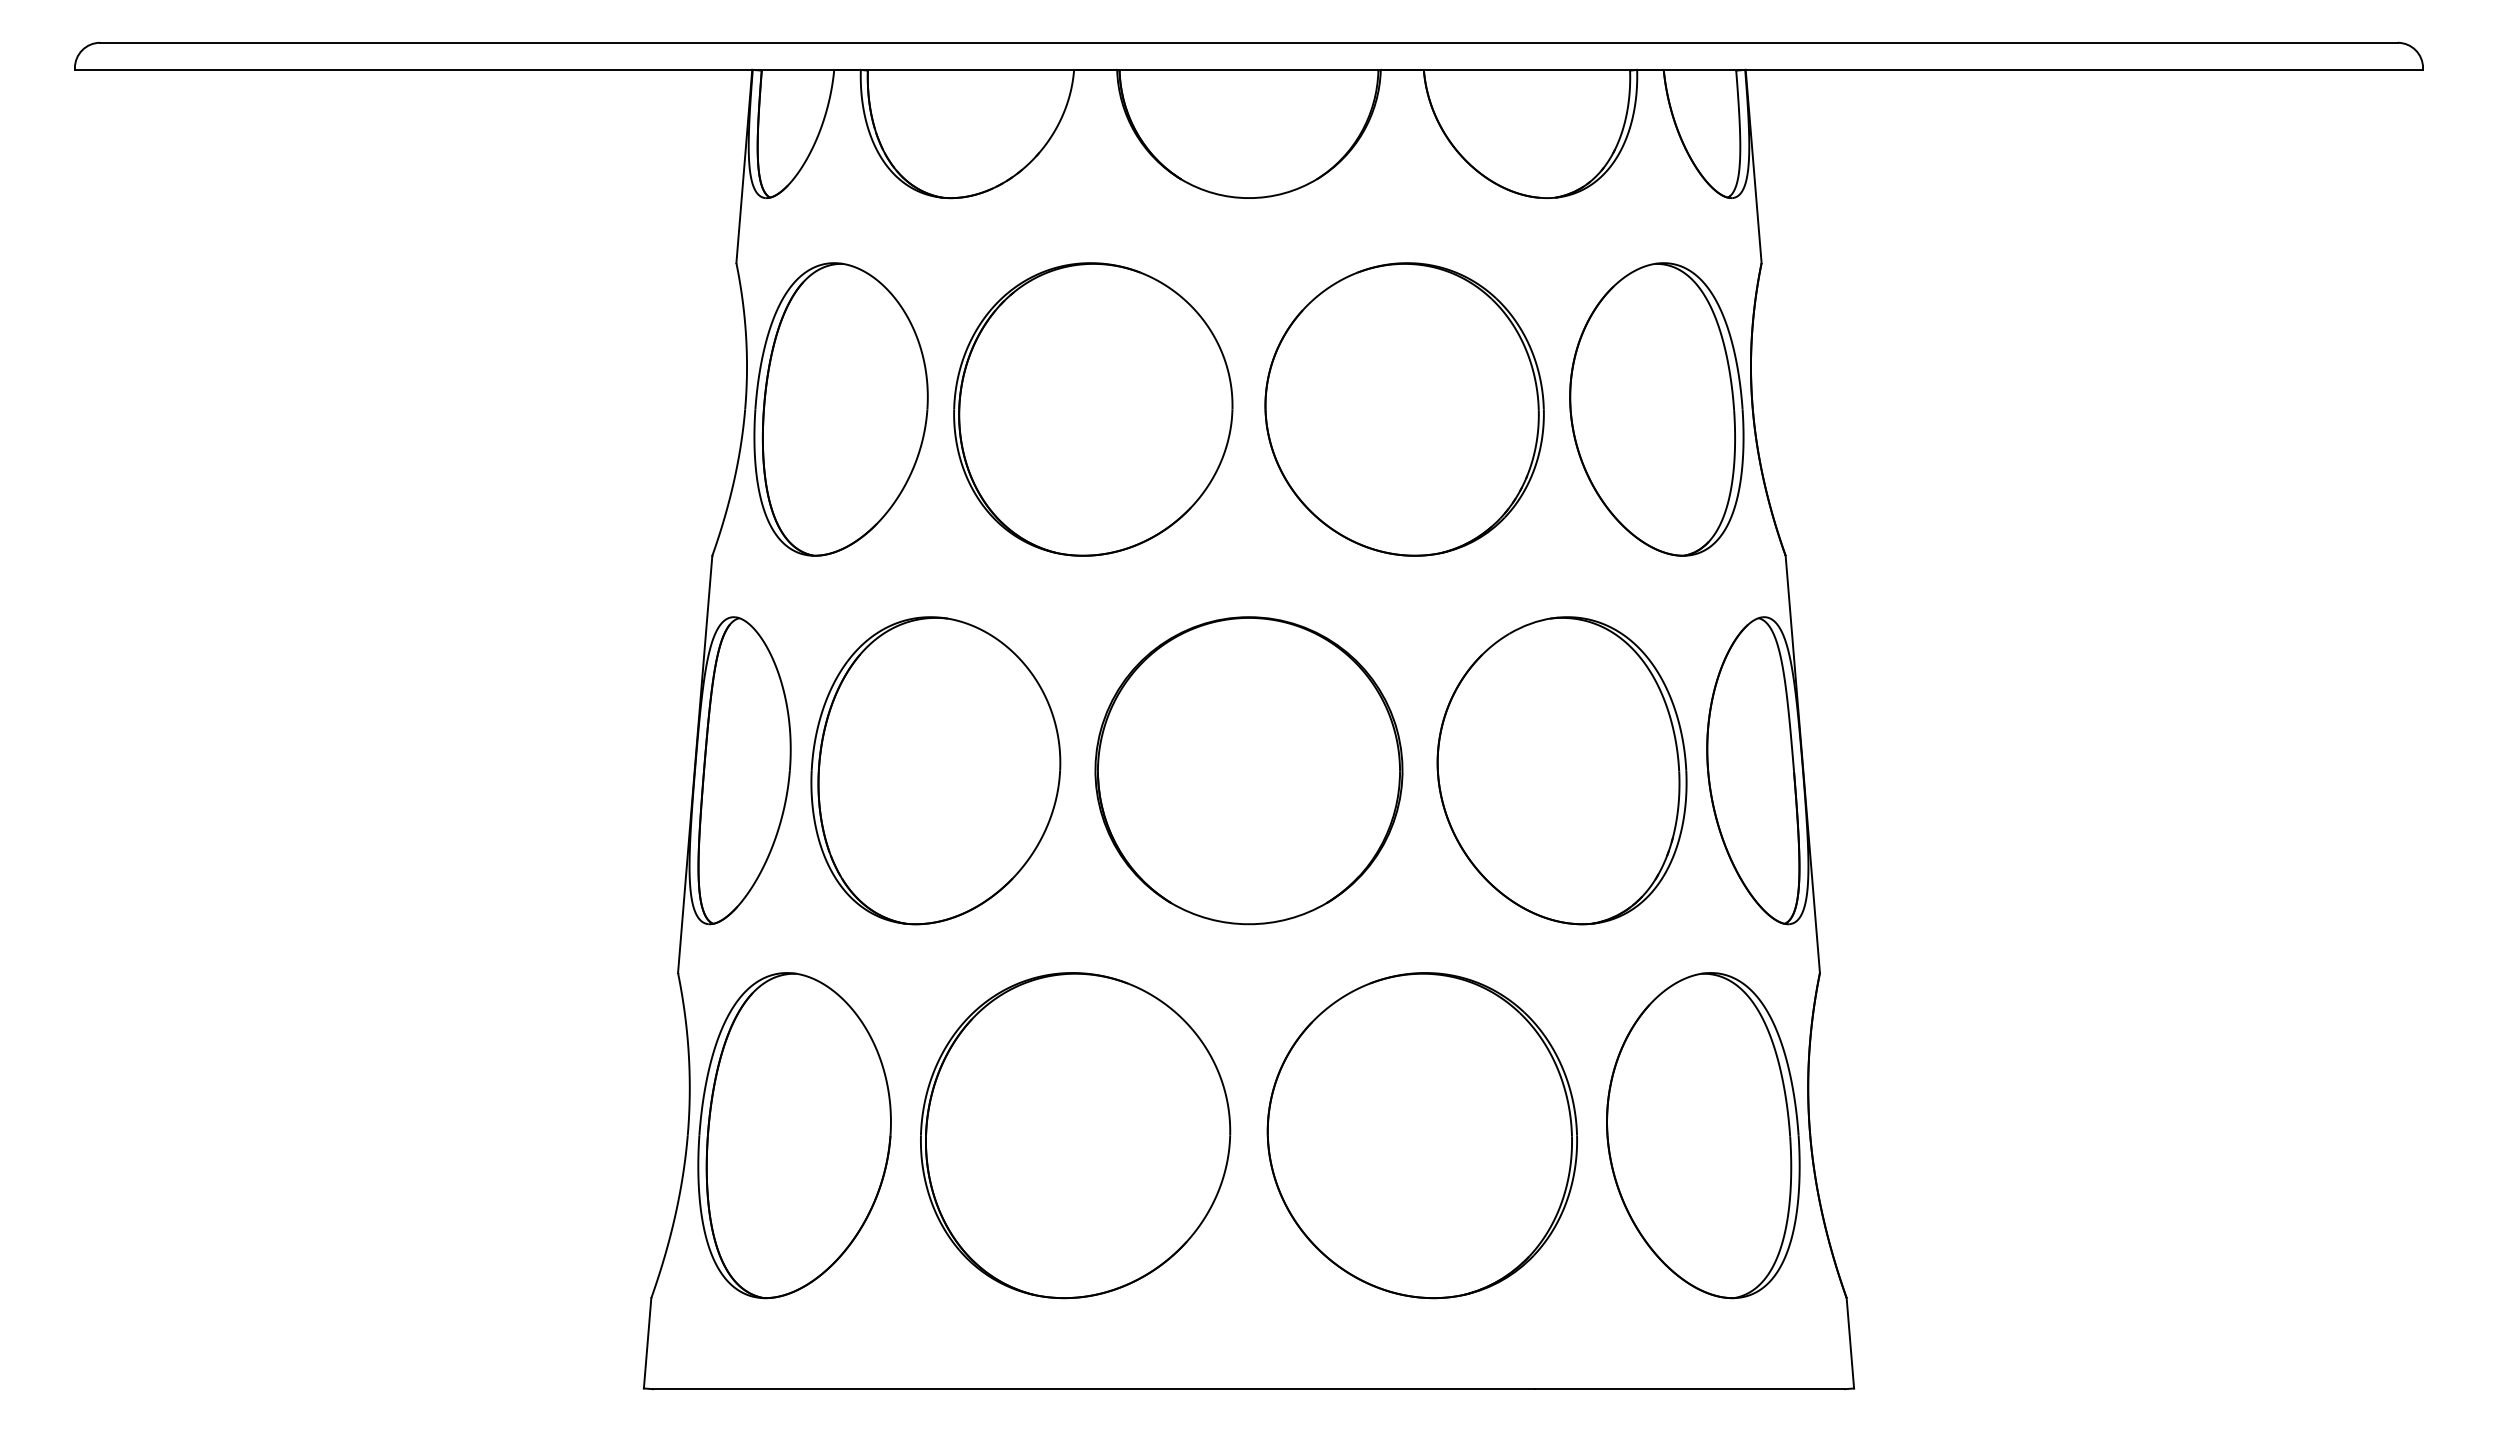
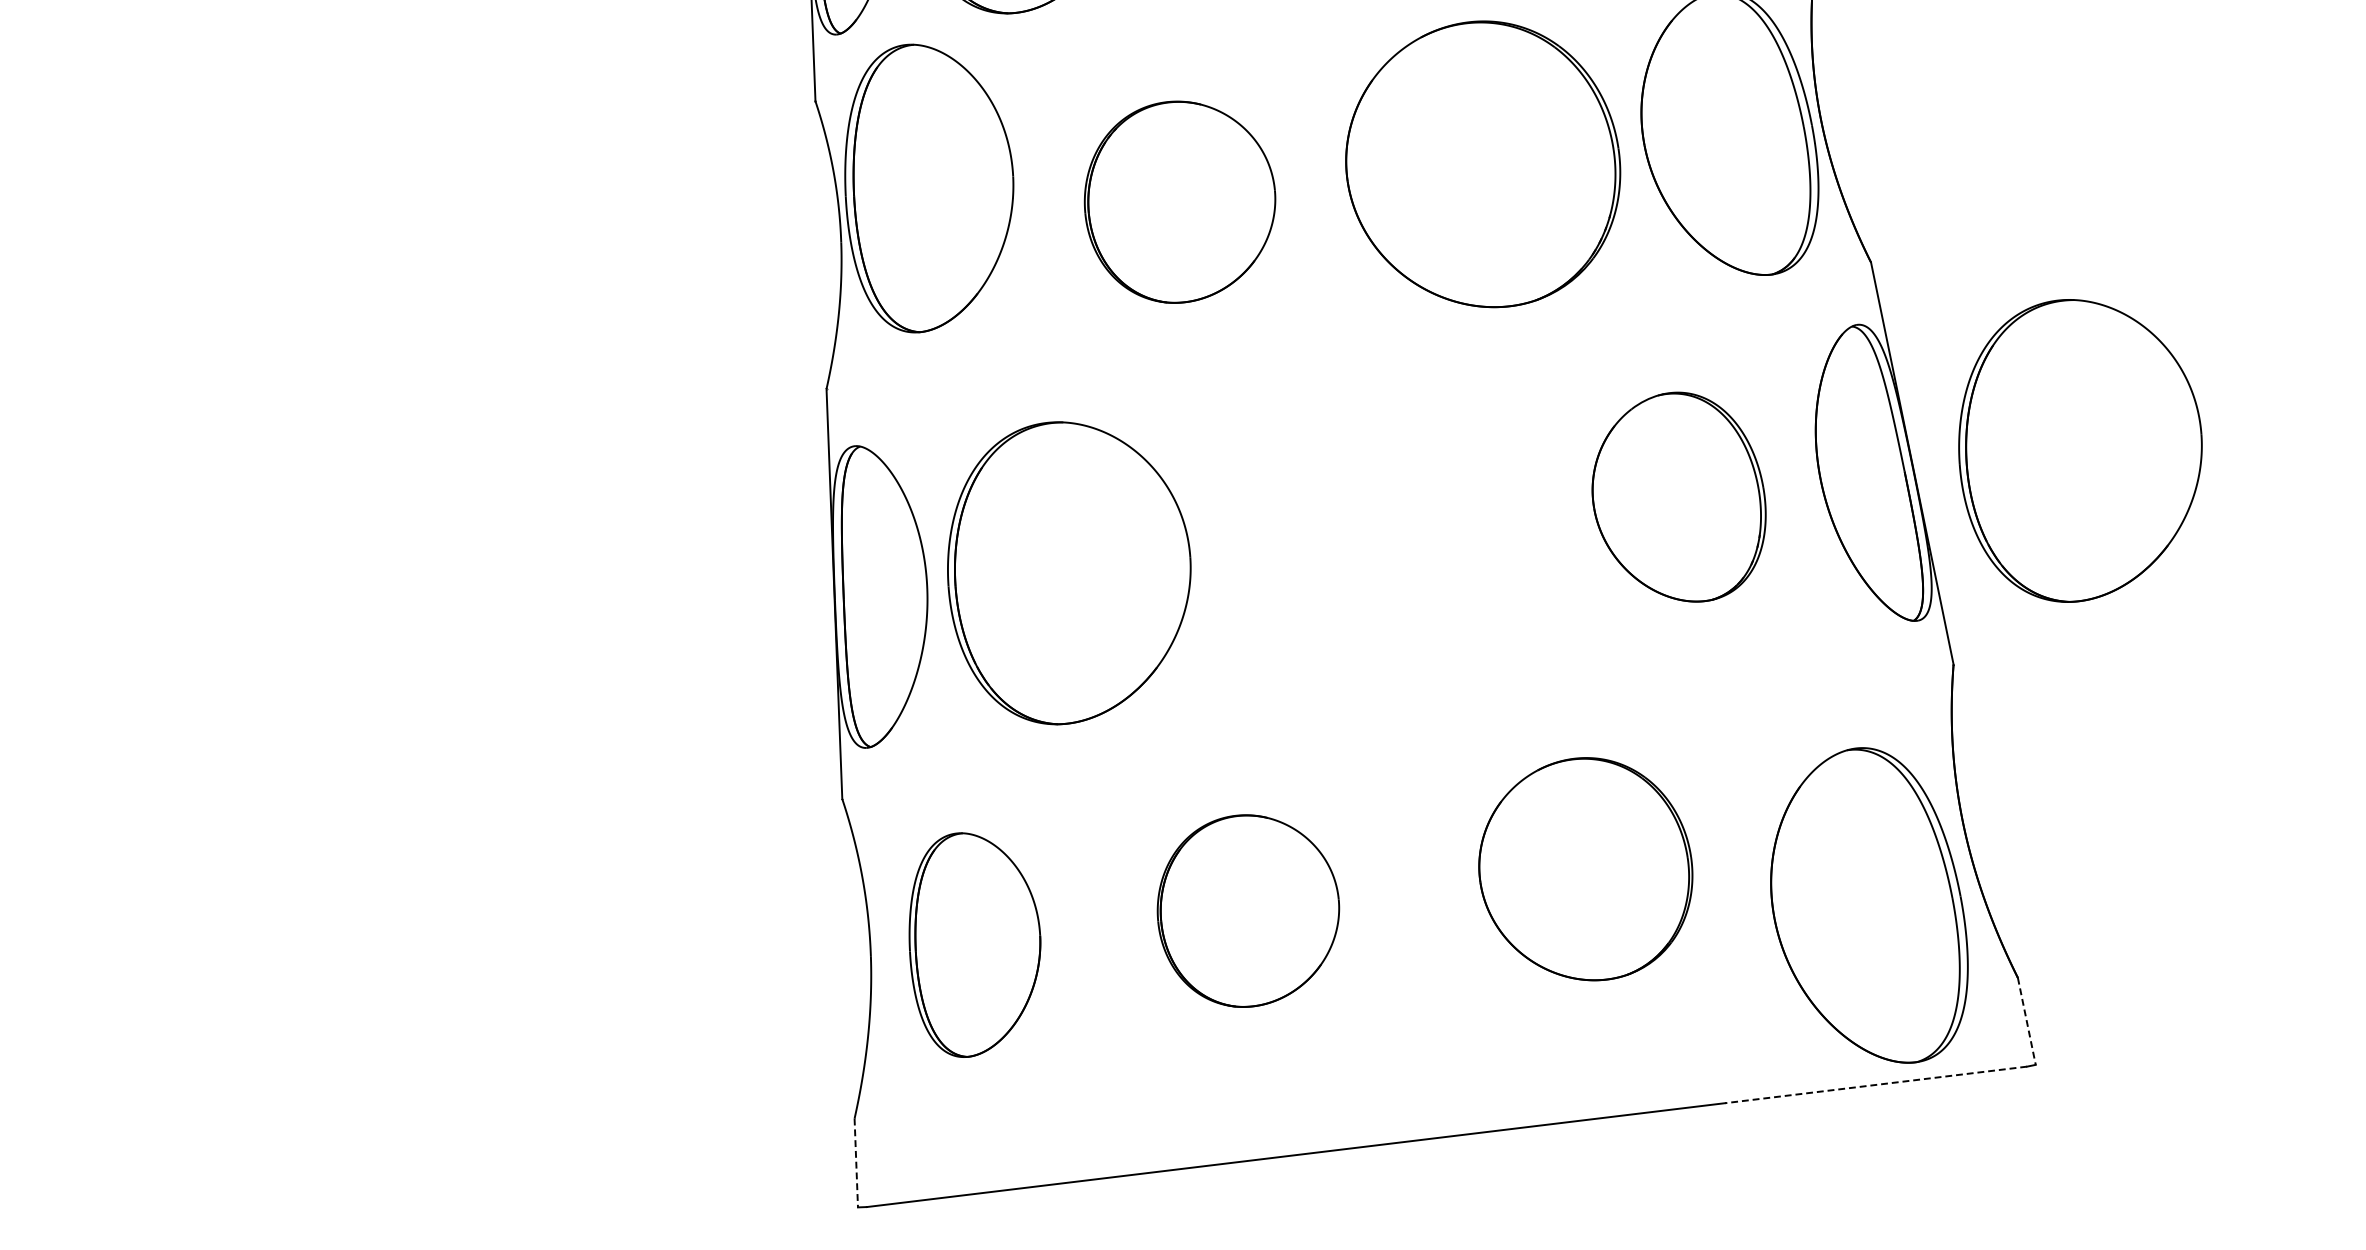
part: (840, 409) -> (928, 186), moved
part: (1093, 409) -> (1180, 201), size x0.7
part: (1248, 770) -> (1373, 534), removed
part: (1561, 770) -> (1678, 497), size x0.7
part: (1974, 770) -> (2080, 449), added
part: (794, 1135) -> (974, 943), size x0.7
part: (1075, 1135) -> (1248, 910), size x0.6
part: (1421, 1135) -> (1584, 869), size x0.7
part: (1703, 1135) -> (1868, 907), moved
line: (647, 1343) -> (856, 1163), solid -> dashed
line: (1850, 1343) -> (2026, 1021), solid -> dashed
line: (1689, 1389) -> (1875, 1085), solid -> dashed

